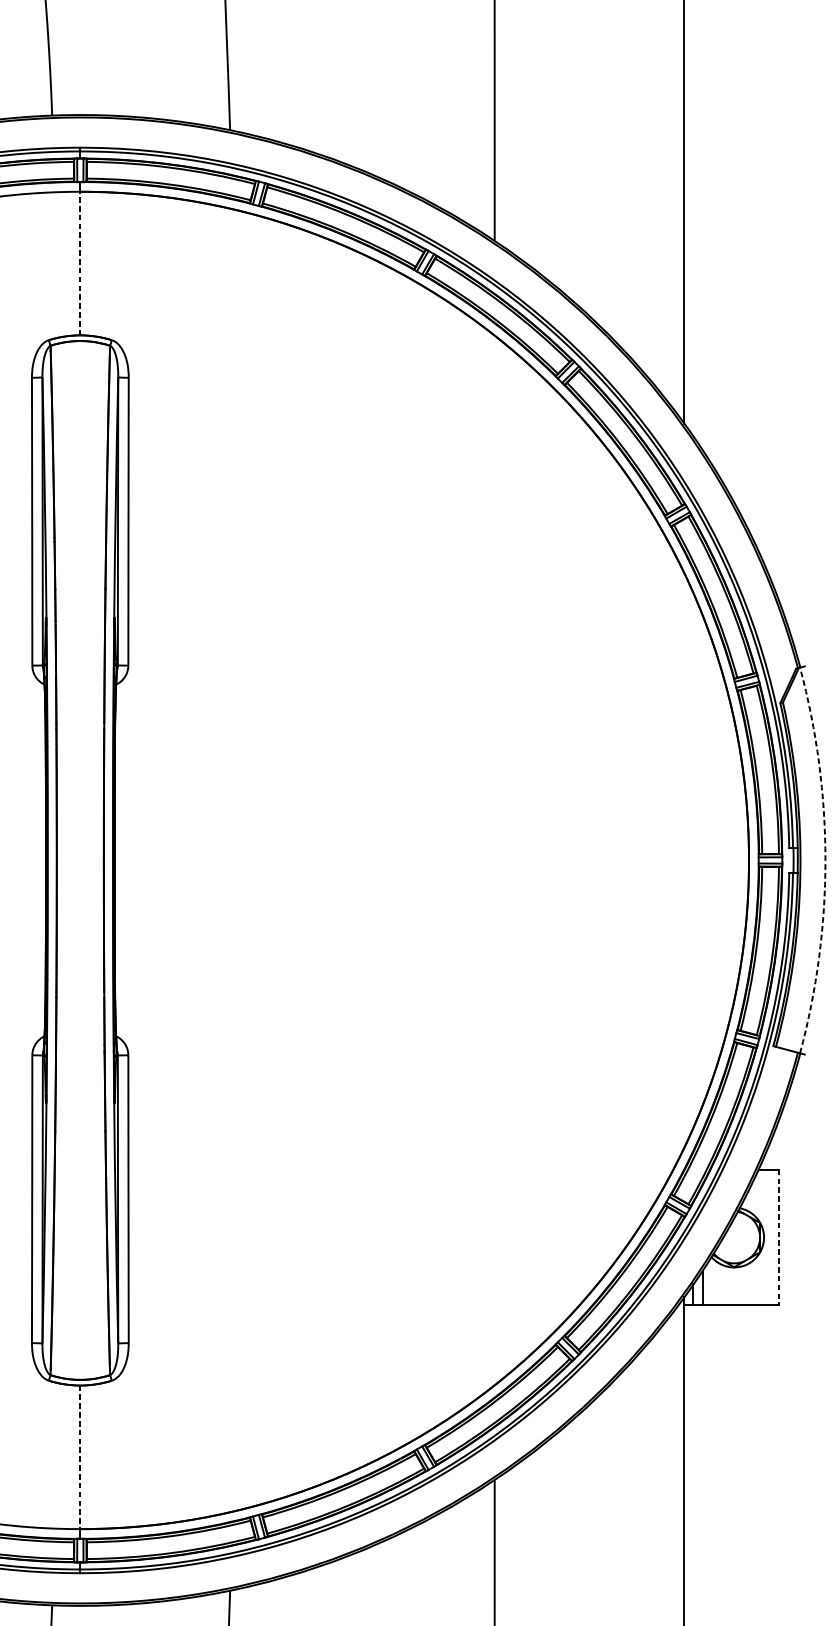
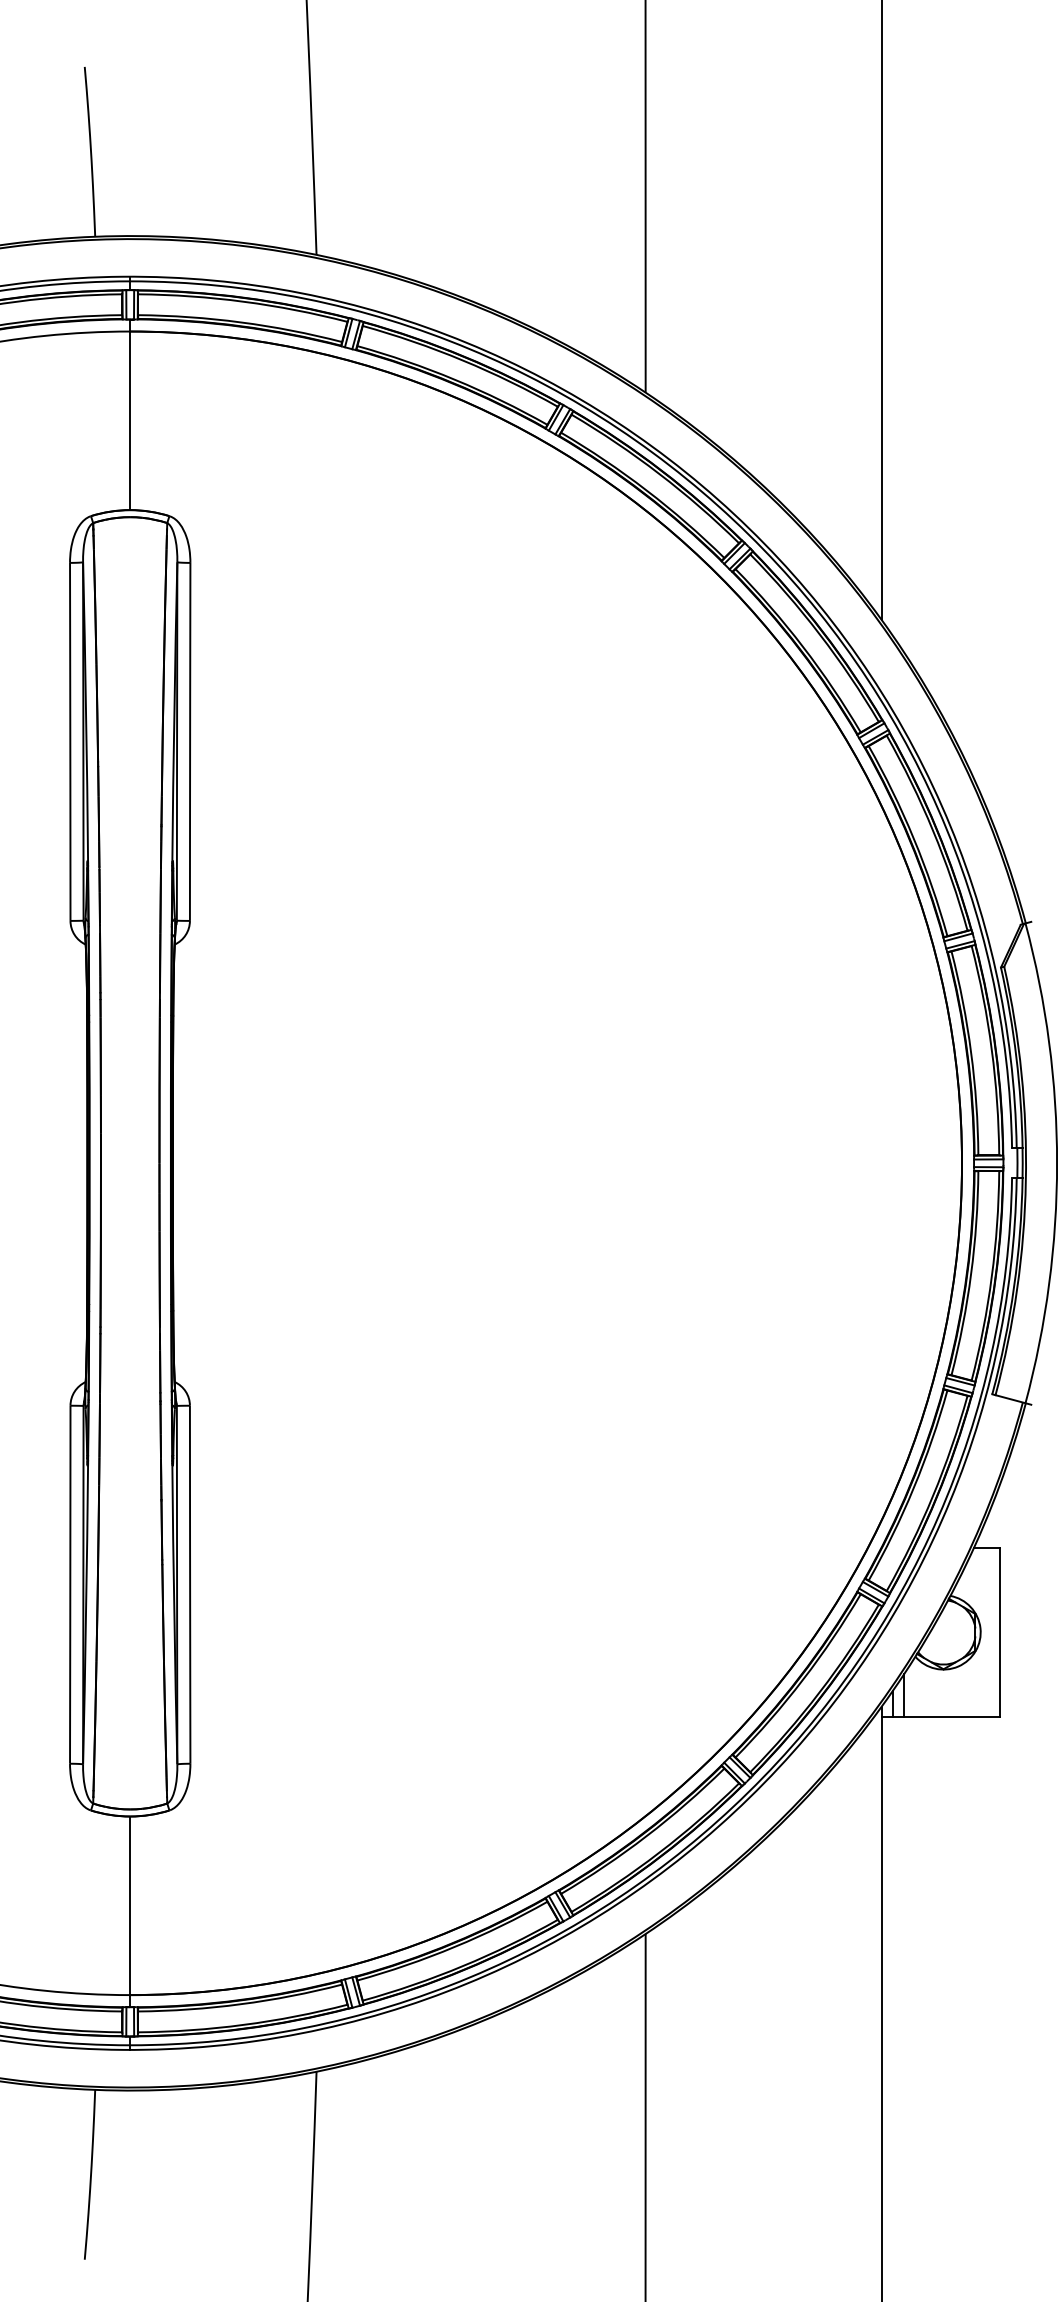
line: (80, 263) -> (130, 420), dashed -> solid
arc: (825, 860) -> (1057, 1163), dashed -> solid
line: (779, 1237) -> (999, 1632), dashed -> solid
line: (80, 1457) -> (130, 1906), dashed -> solid

